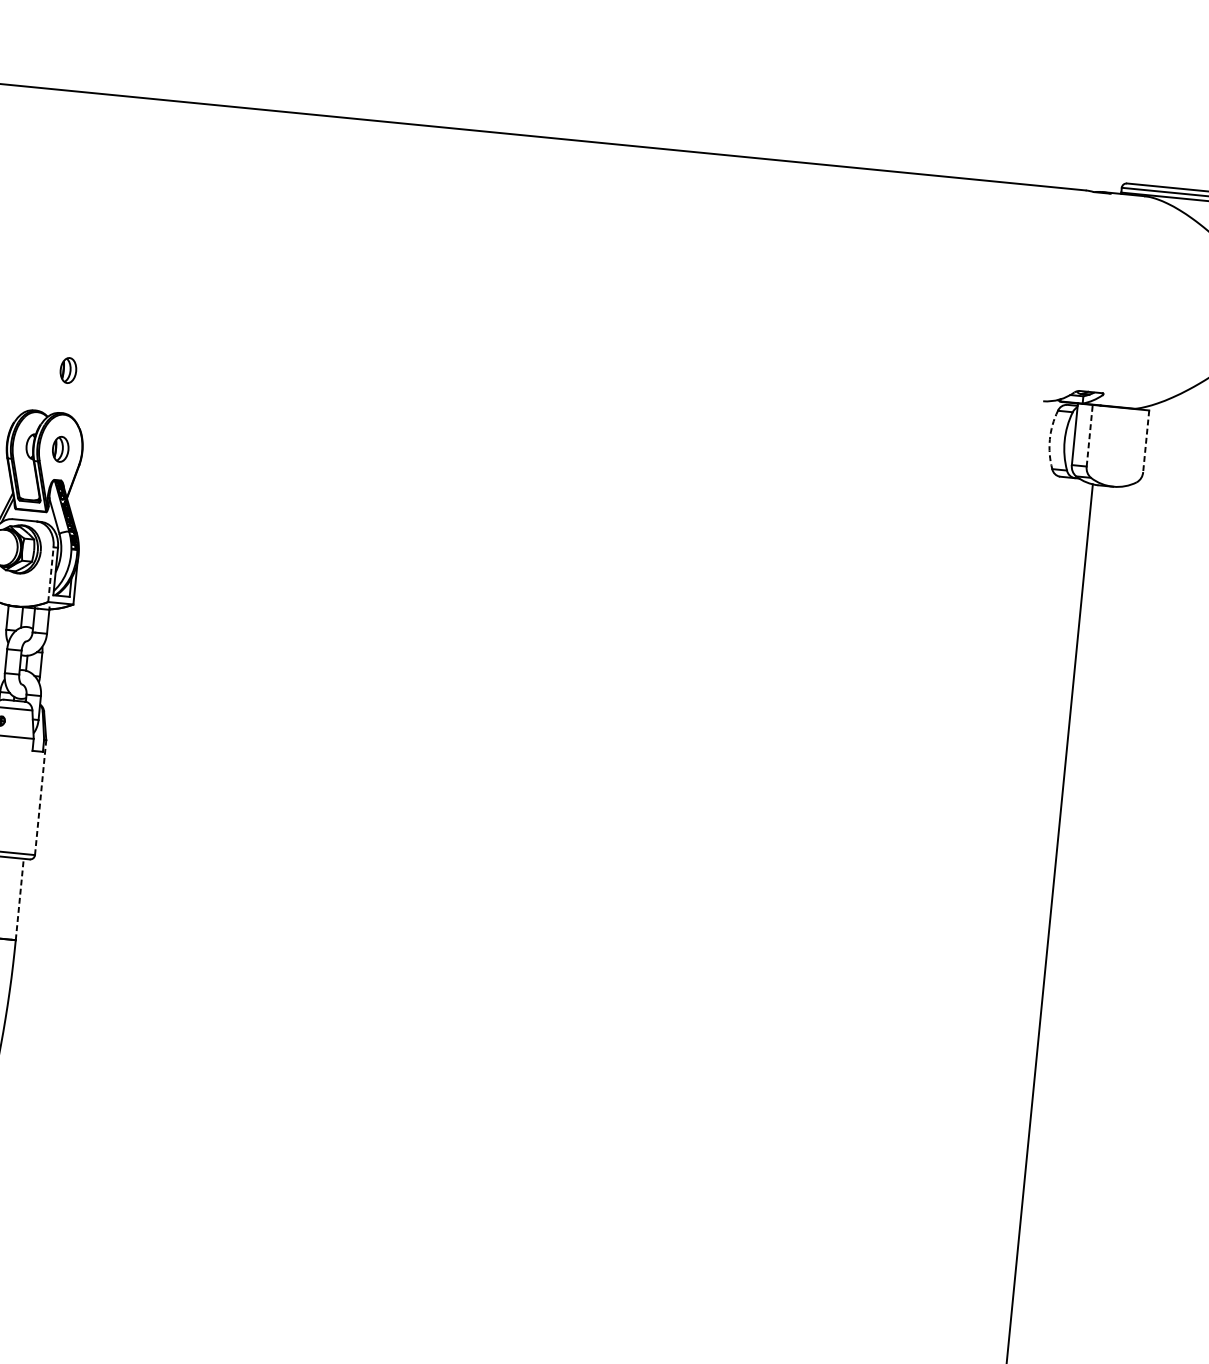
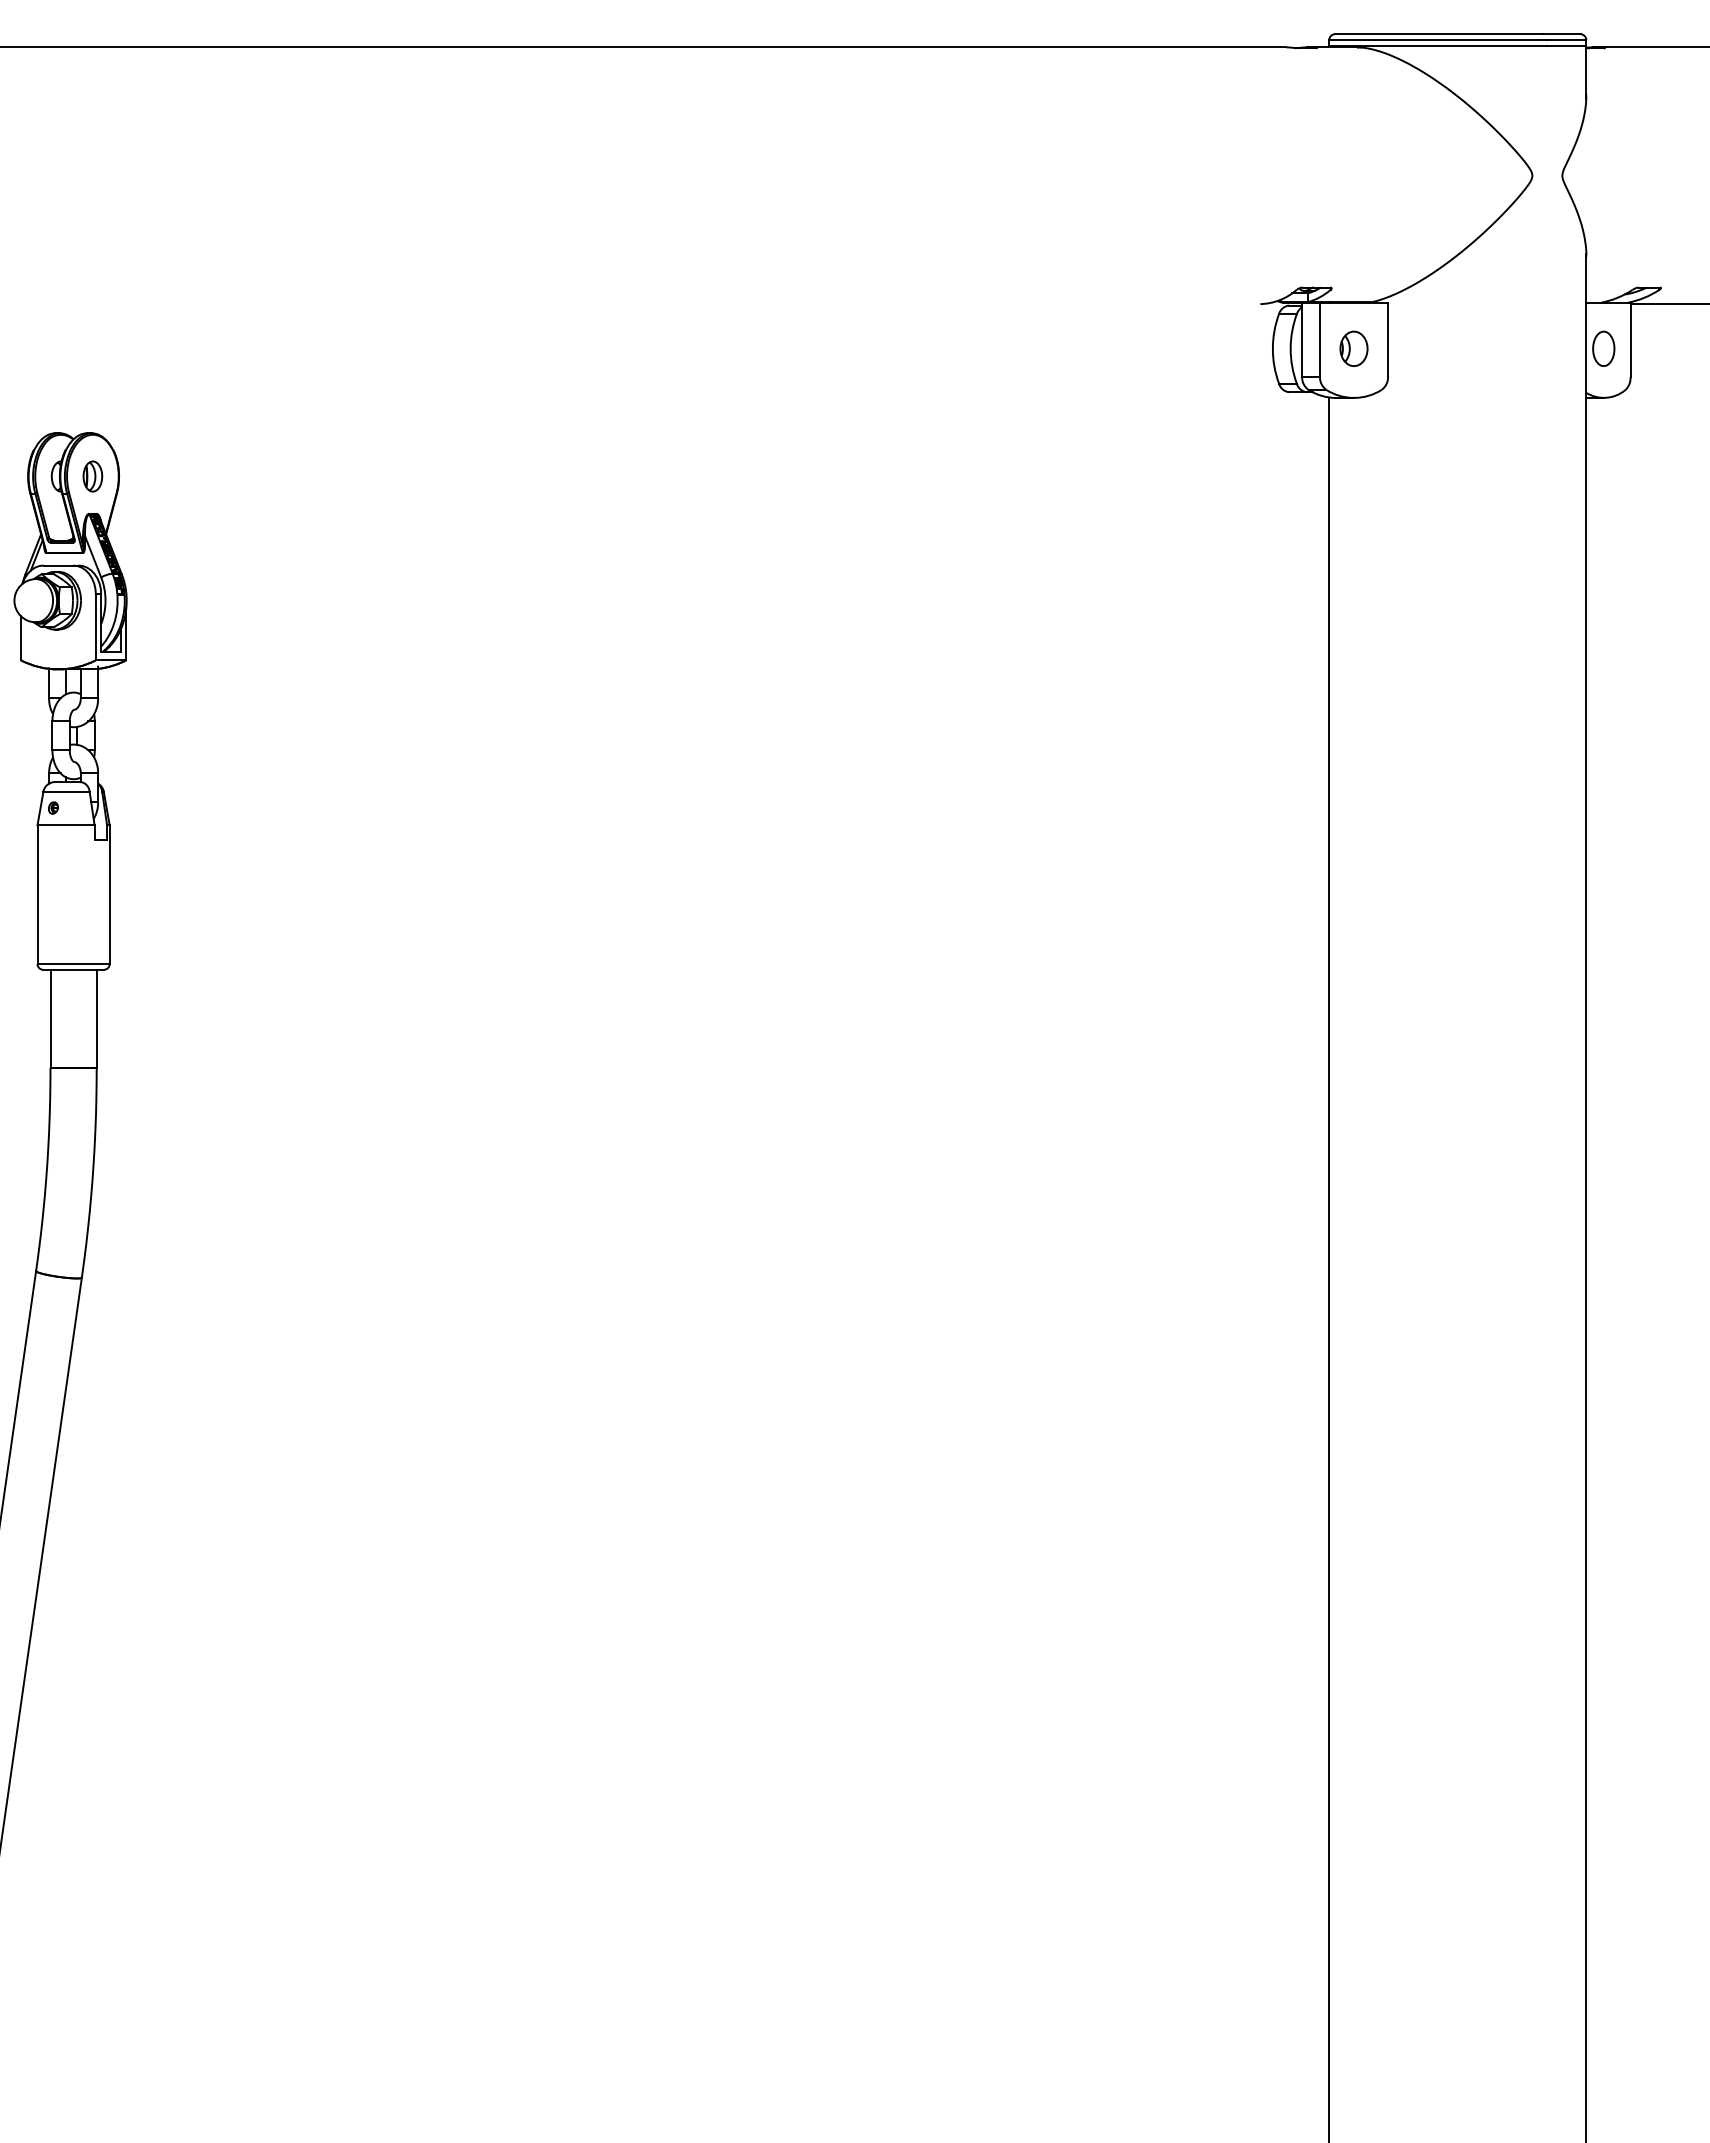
part: (68, 370) -> (92, 381), removed
line: (1089, 435) -> (1319, 339), dashed -> solid
arc: (1049, 439) -> (1272, 348), dashed -> solid
line: (1146, 441) -> (1388, 340), dashed -> solid
part: (1116, 445) -> (1353, 348), added
line: (50, 574) -> (95, 627), dashed -> solid
line: (40, 797) -> (109, 894), dashed -> solid
line: (19, 899) -> (96, 1018), dashed -> solid

